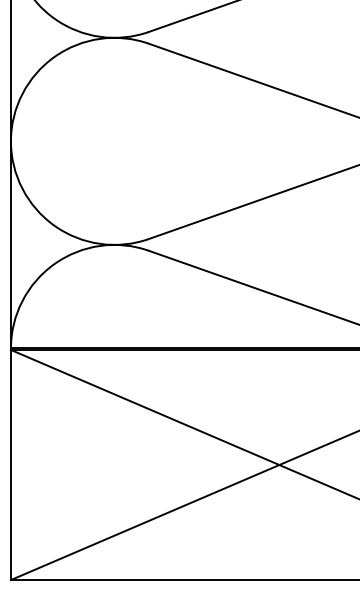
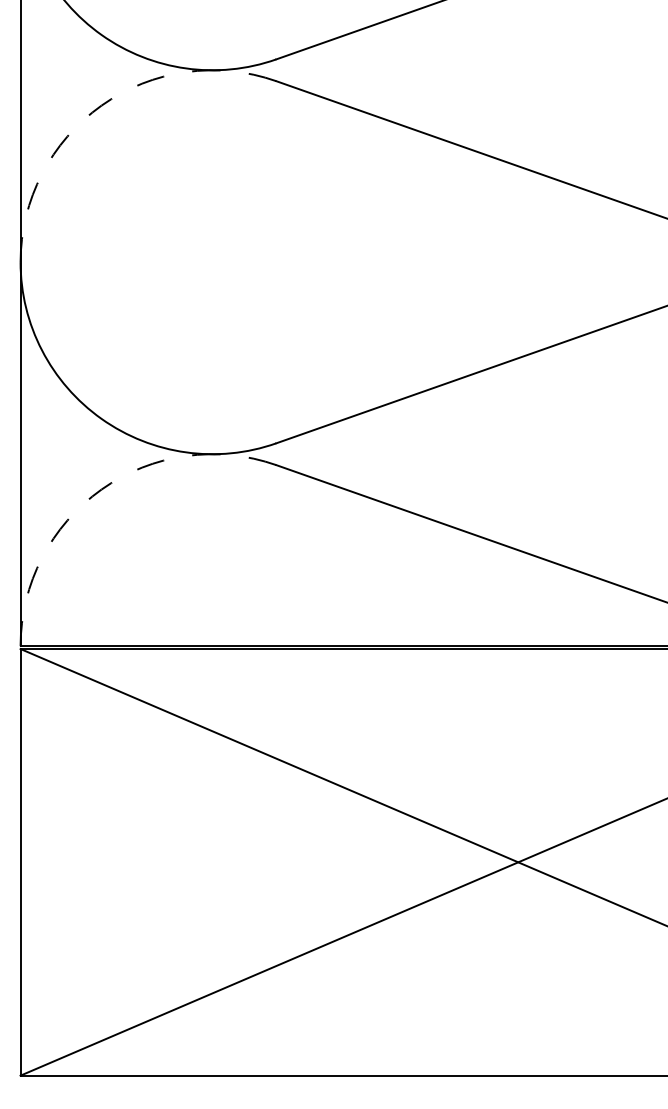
arc: (54, 56) -> (101, 104), solid -> dashed
arc: (54, 263) -> (101, 488), solid -> dashed

